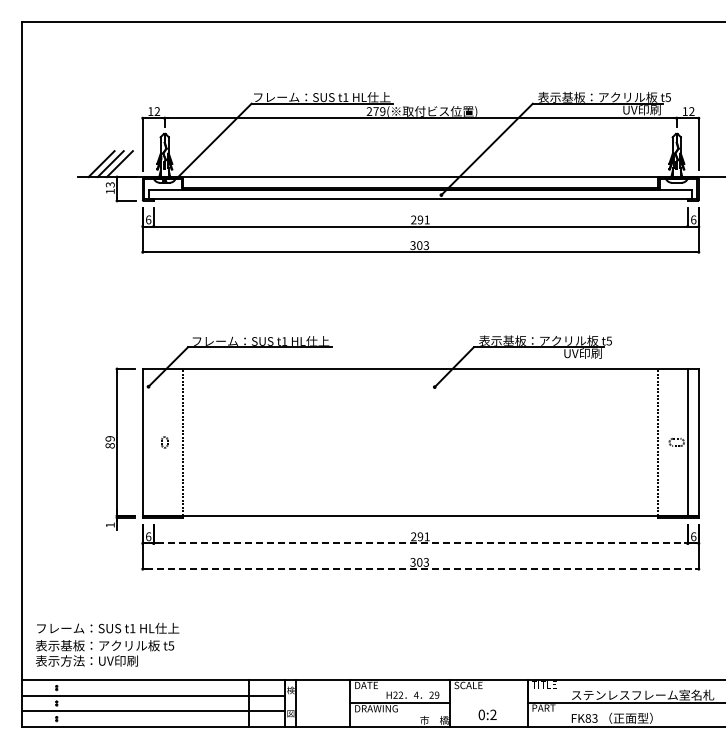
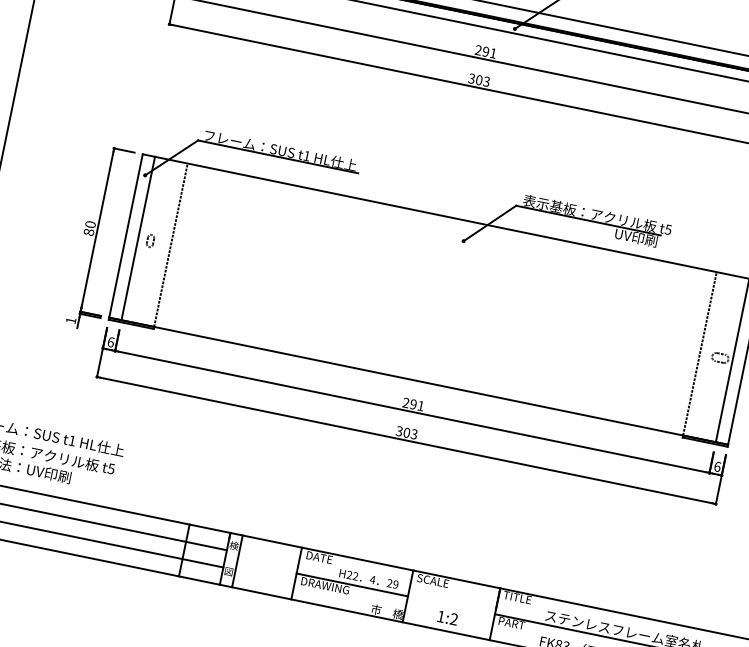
text: (109, 438) -> (89, 224), 89 -> 80
line: (153, 442) -> (137, 238), added
line: (421, 543) -> (413, 412), dashed -> solid
line: (421, 569) -> (407, 441), dashed -> solid
text: (481, 714) -> (440, 616), 0:2 -> 1:2

